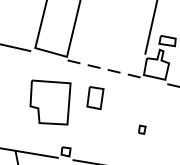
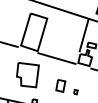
line: (102, 68) -> (56, 58), dashed -> solid
part: (94, 97) -> (60, 85), moved

